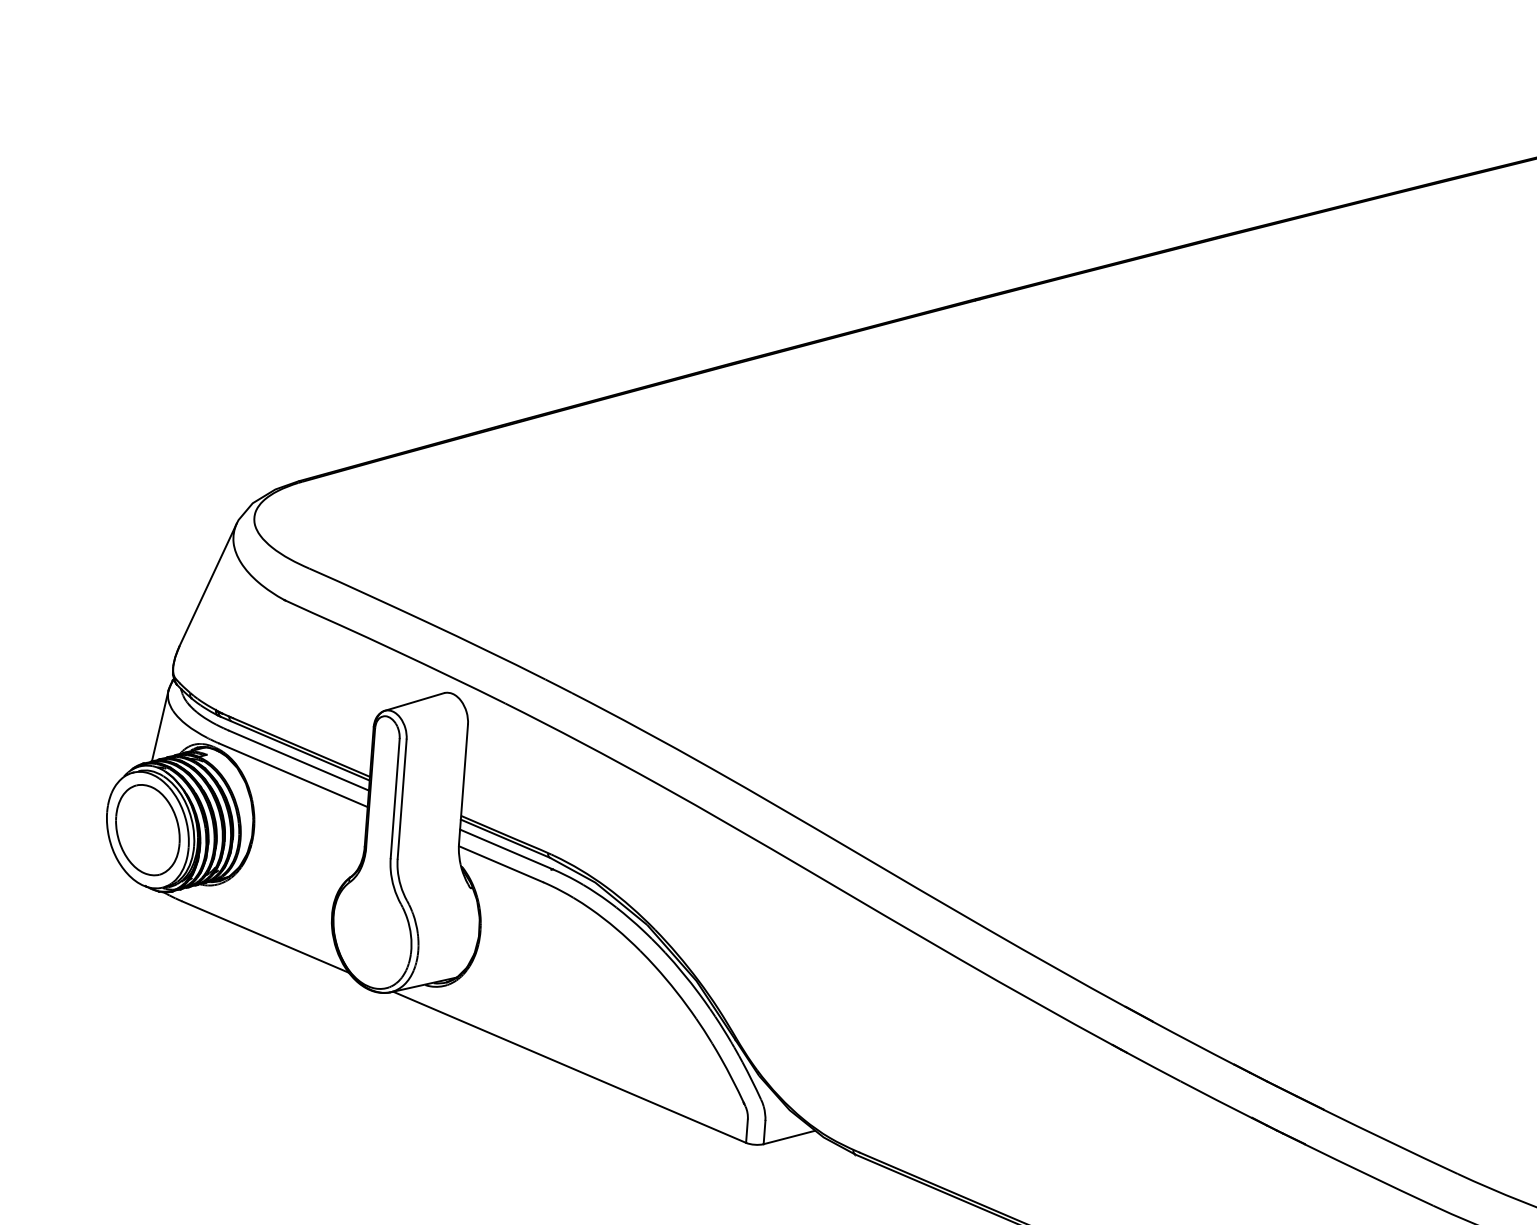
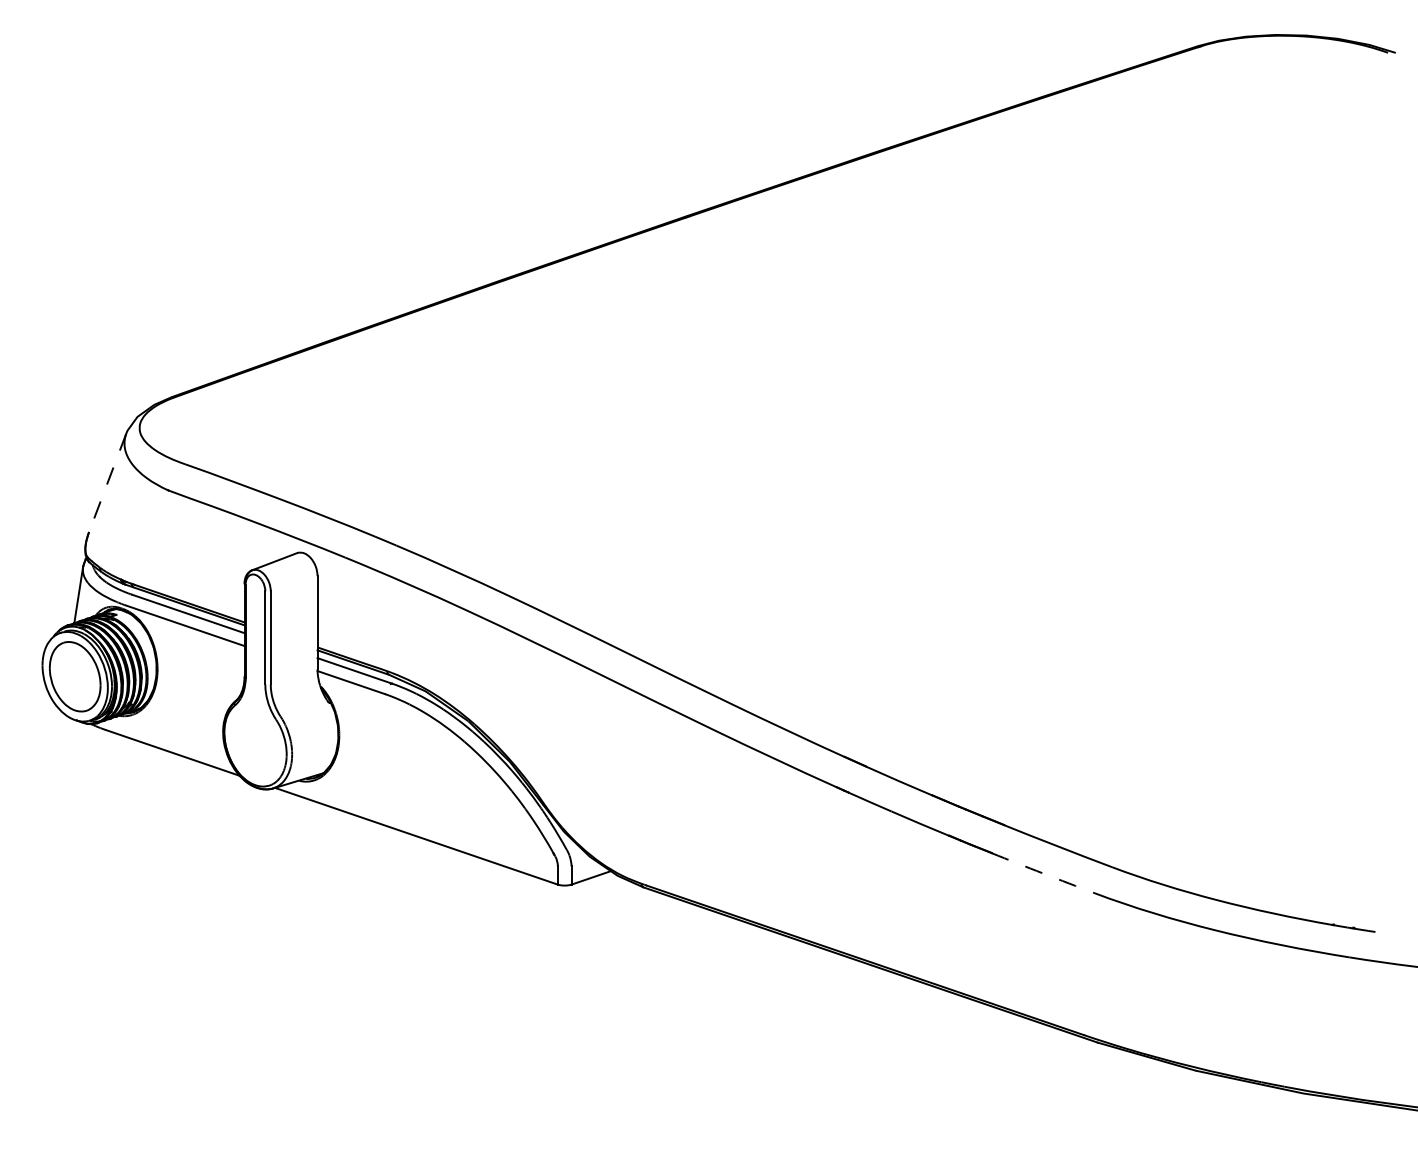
line: (207, 584) -> (107, 482), solid -> dashed
arc: (1369, 1175) -> (1043, 873), solid -> dashed

